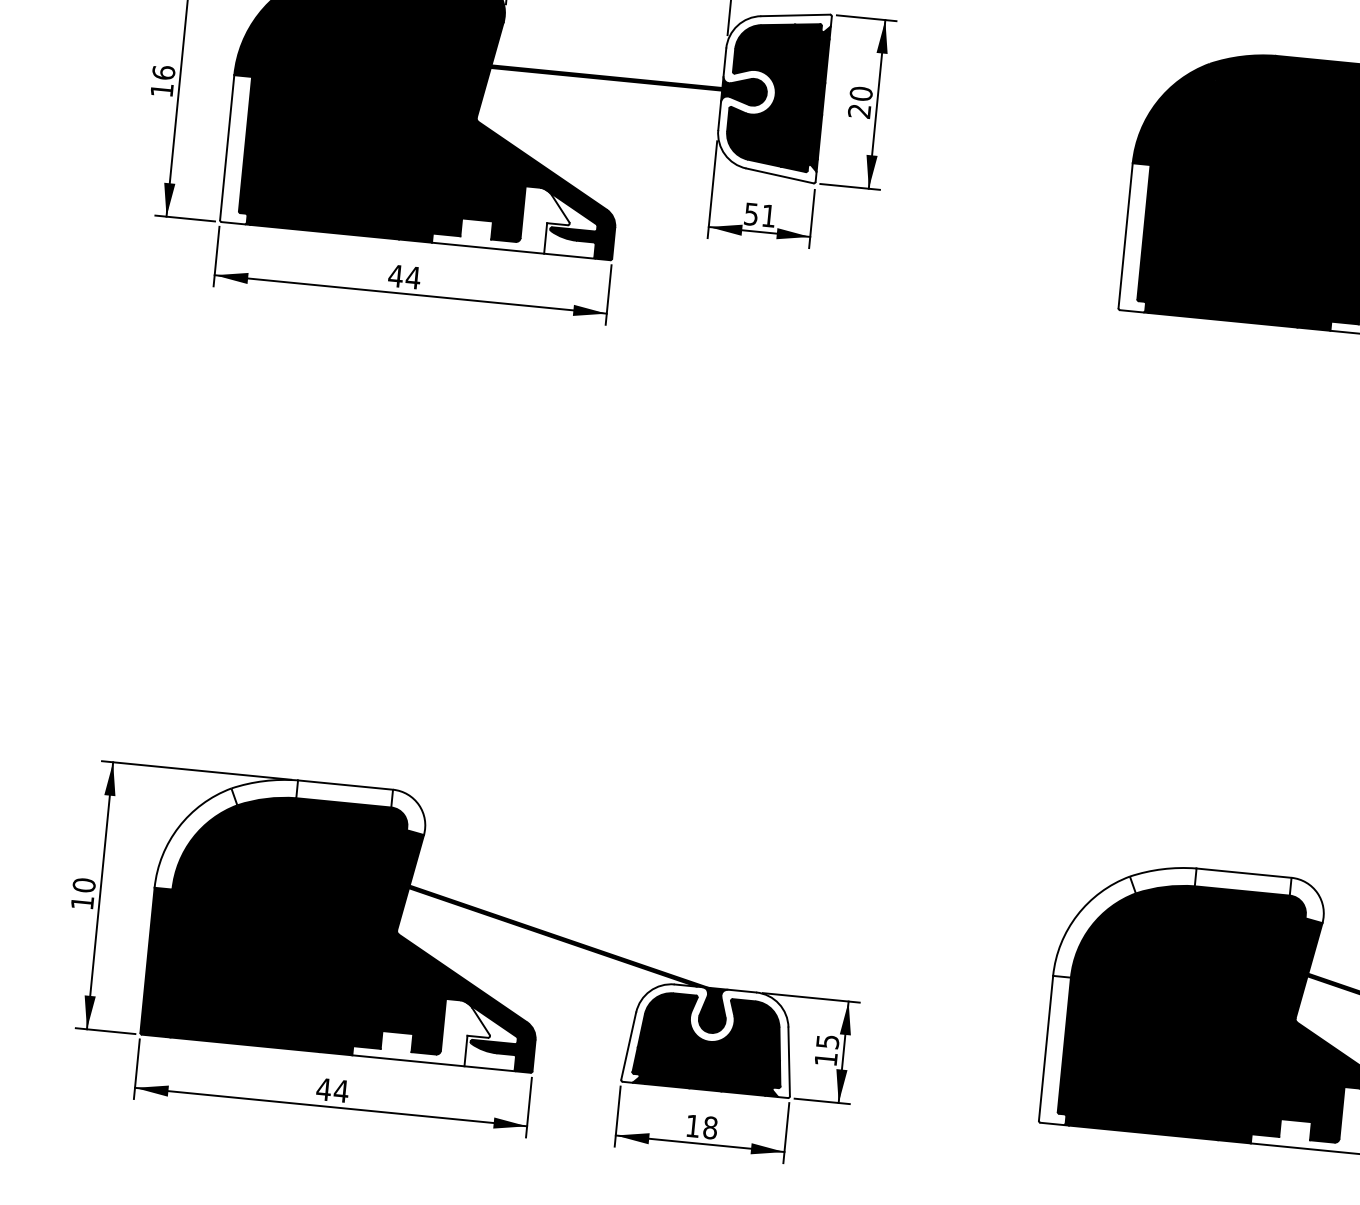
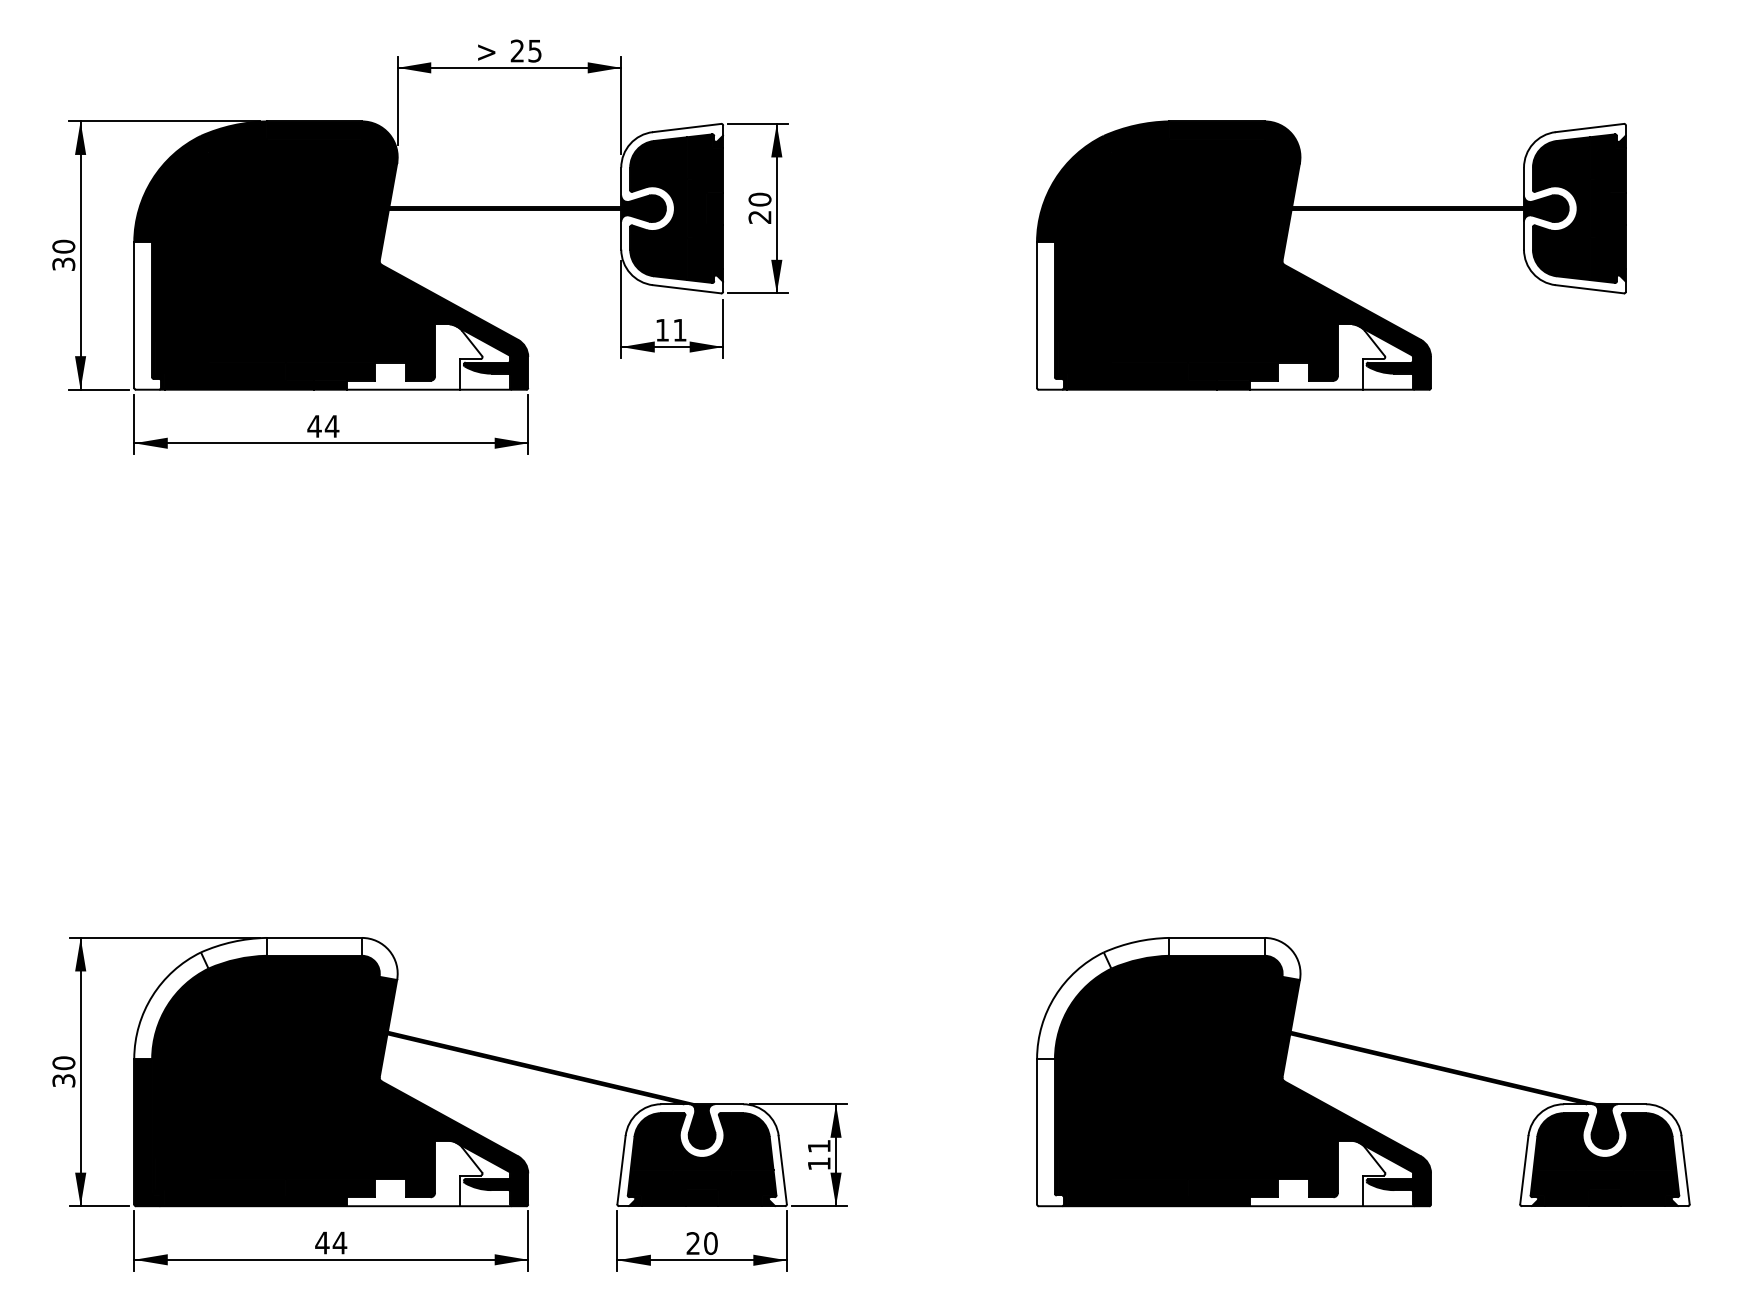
text: (162, 80) -> (63, 254), 16 -> 30
text: (750, 214) -> (661, 330), 51 -> 11
text: (82, 902) -> (63, 1080), 10 -> 30
text: (828, 1041) -> (819, 1146), 15 -> 11
text: (701, 1126) -> (701, 1243), 18 -> 20

